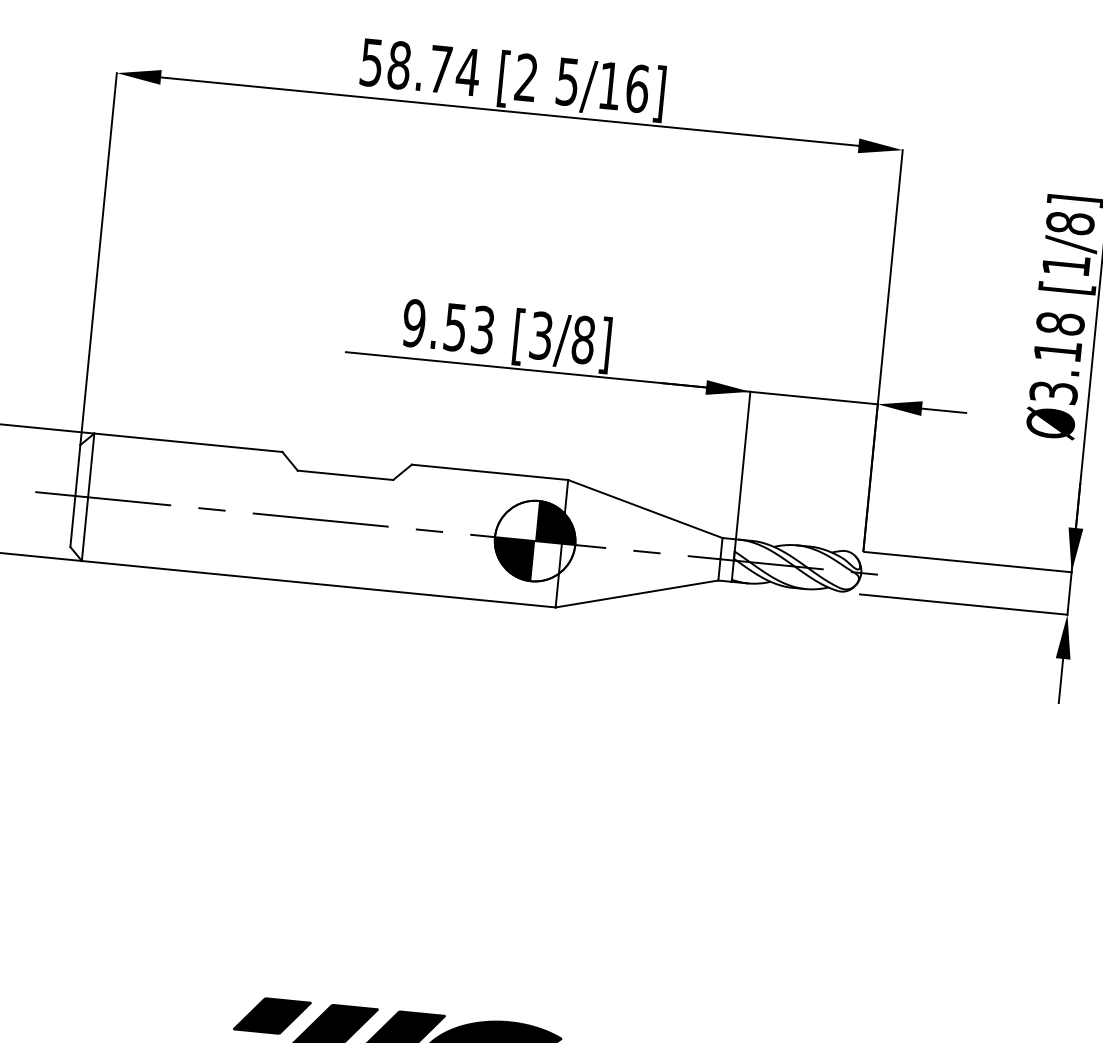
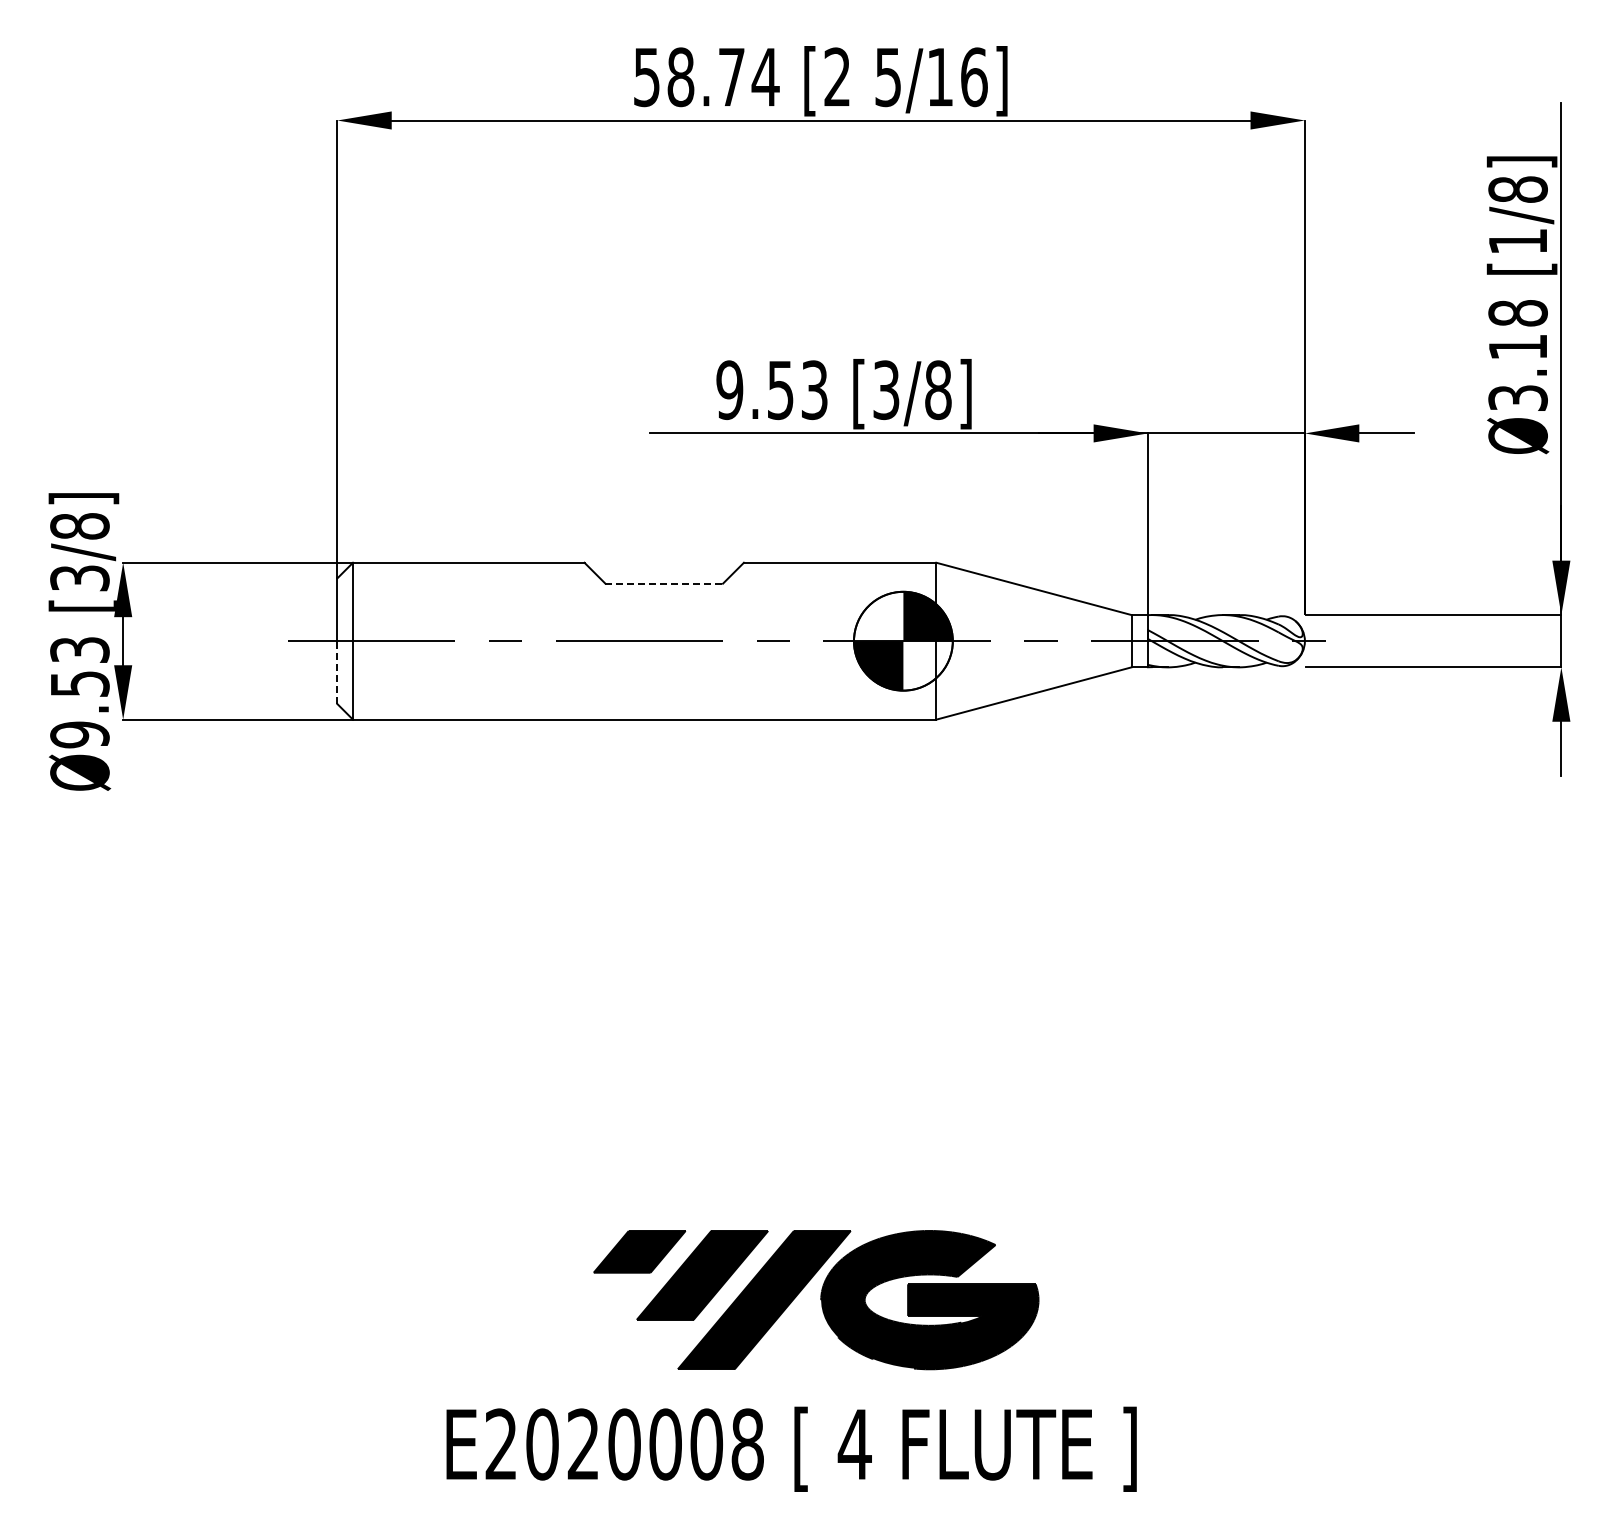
line: (345, 475) -> (664, 583), solid -> dashed
line: (73, 521) -> (337, 672), solid -> dashed

